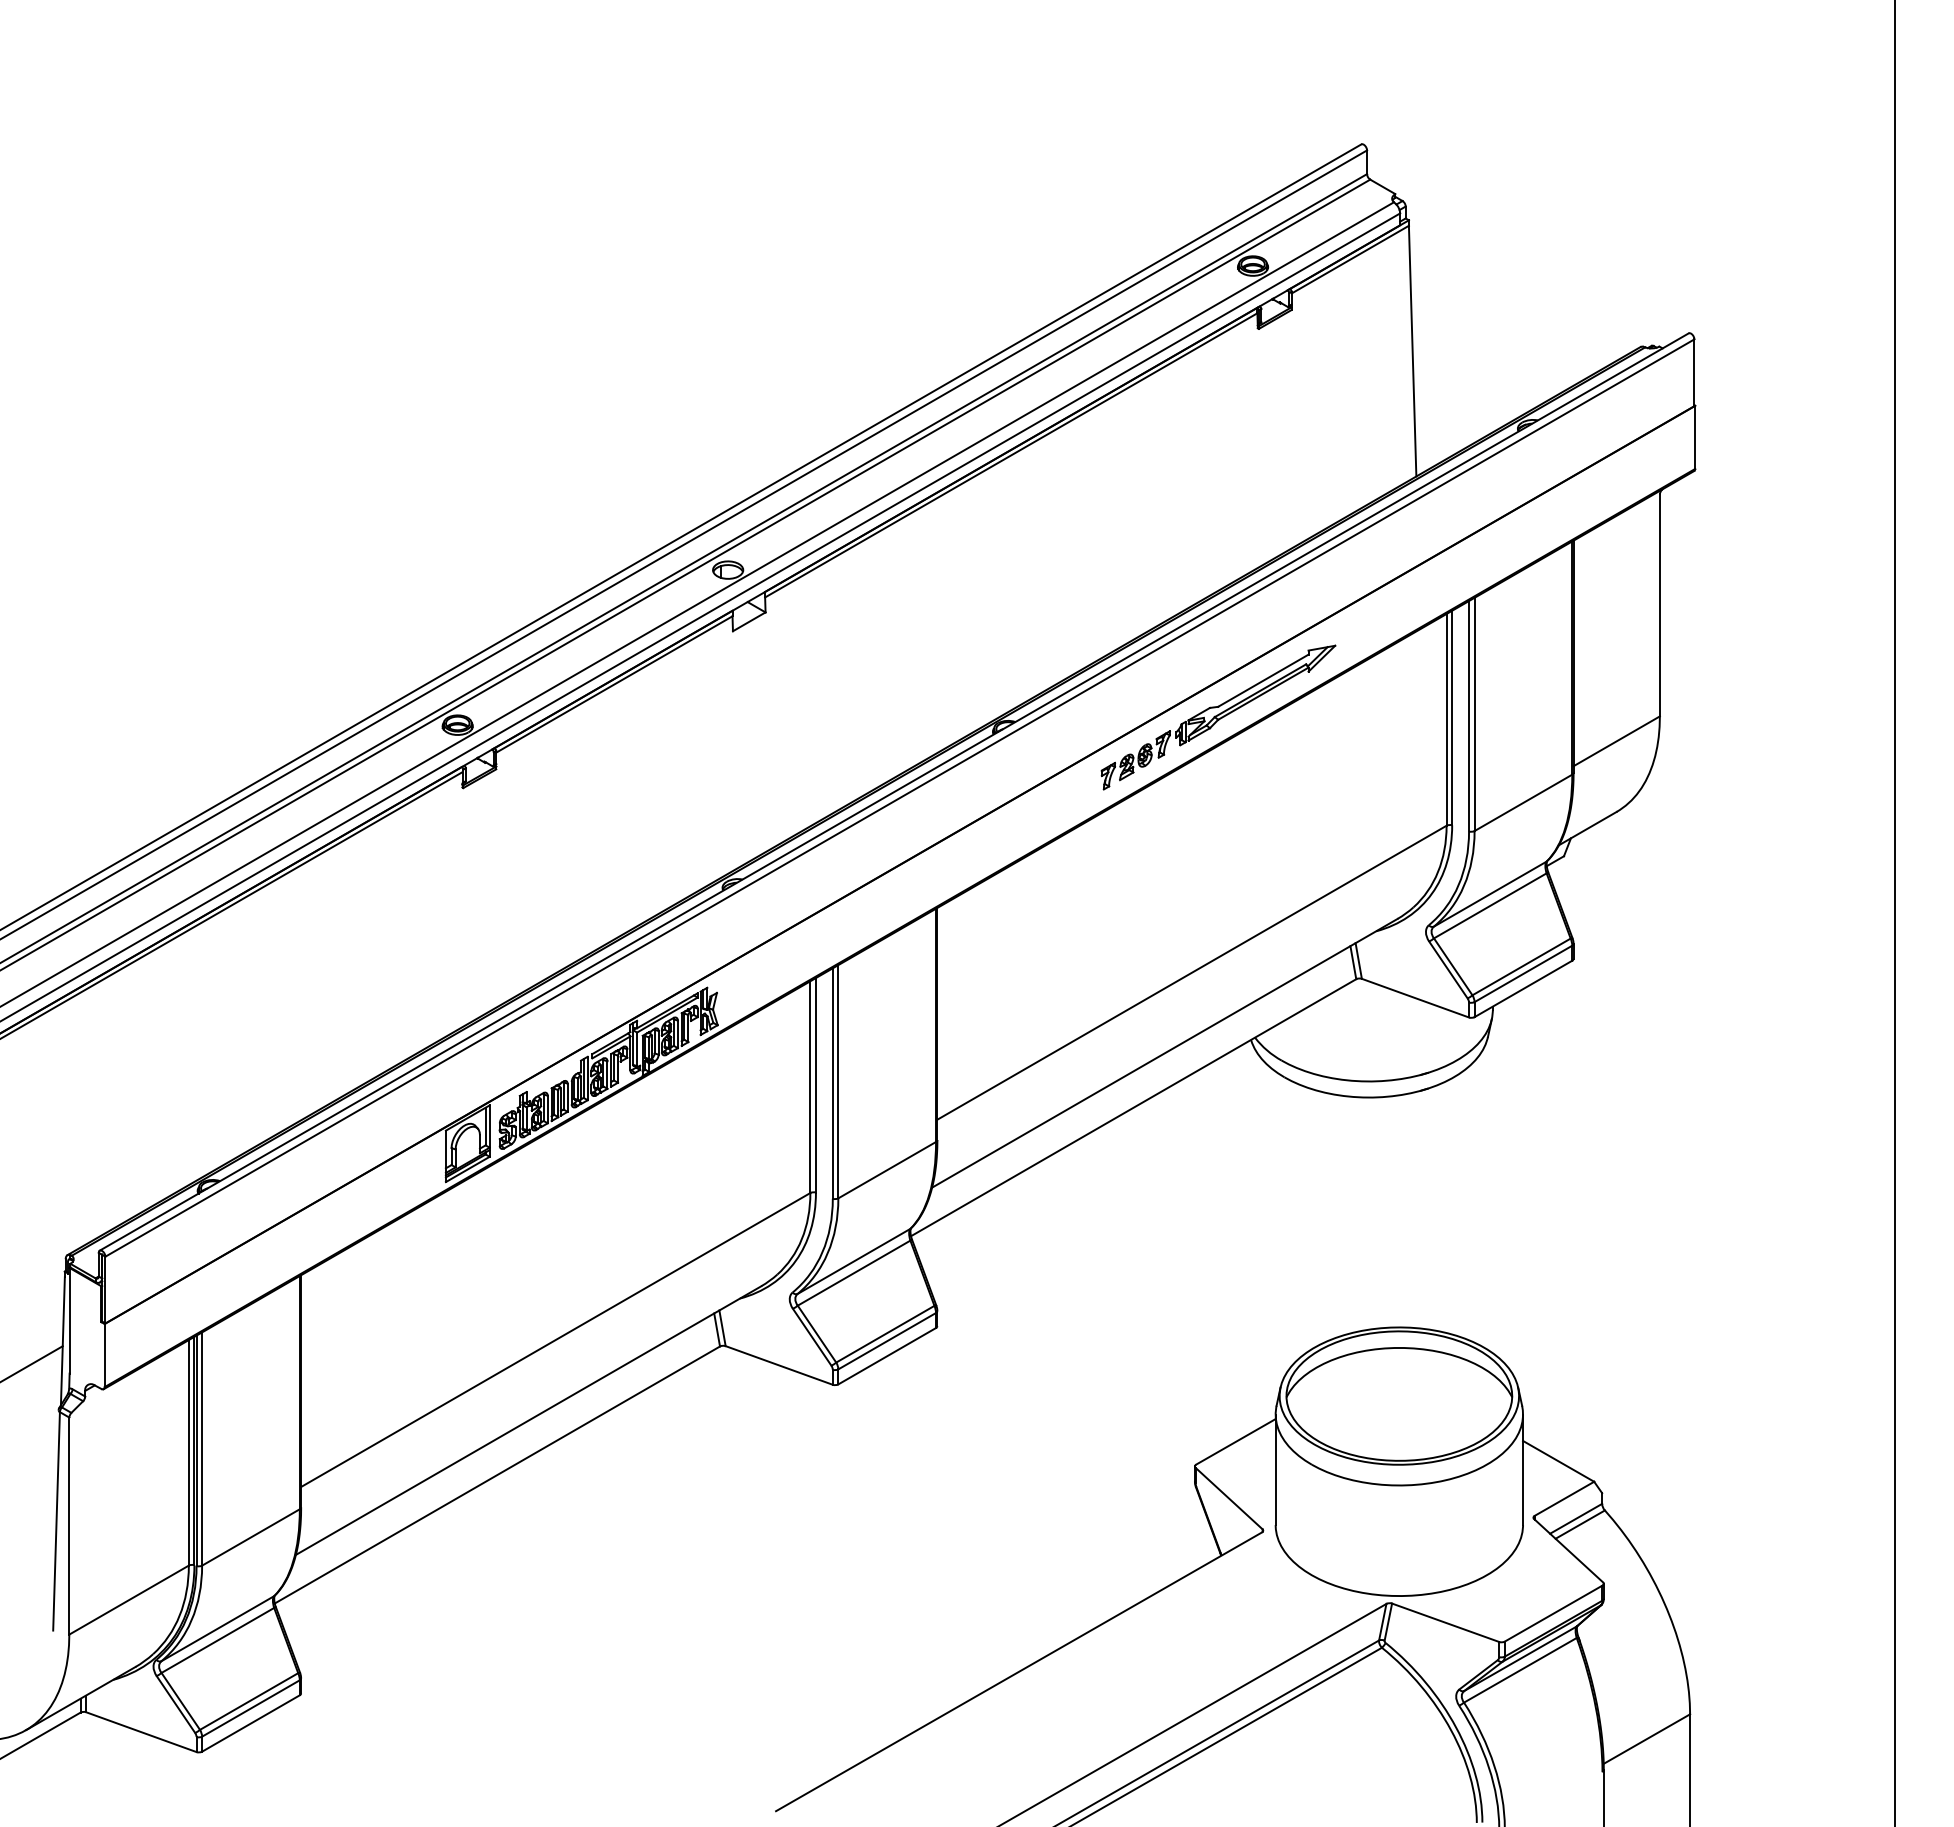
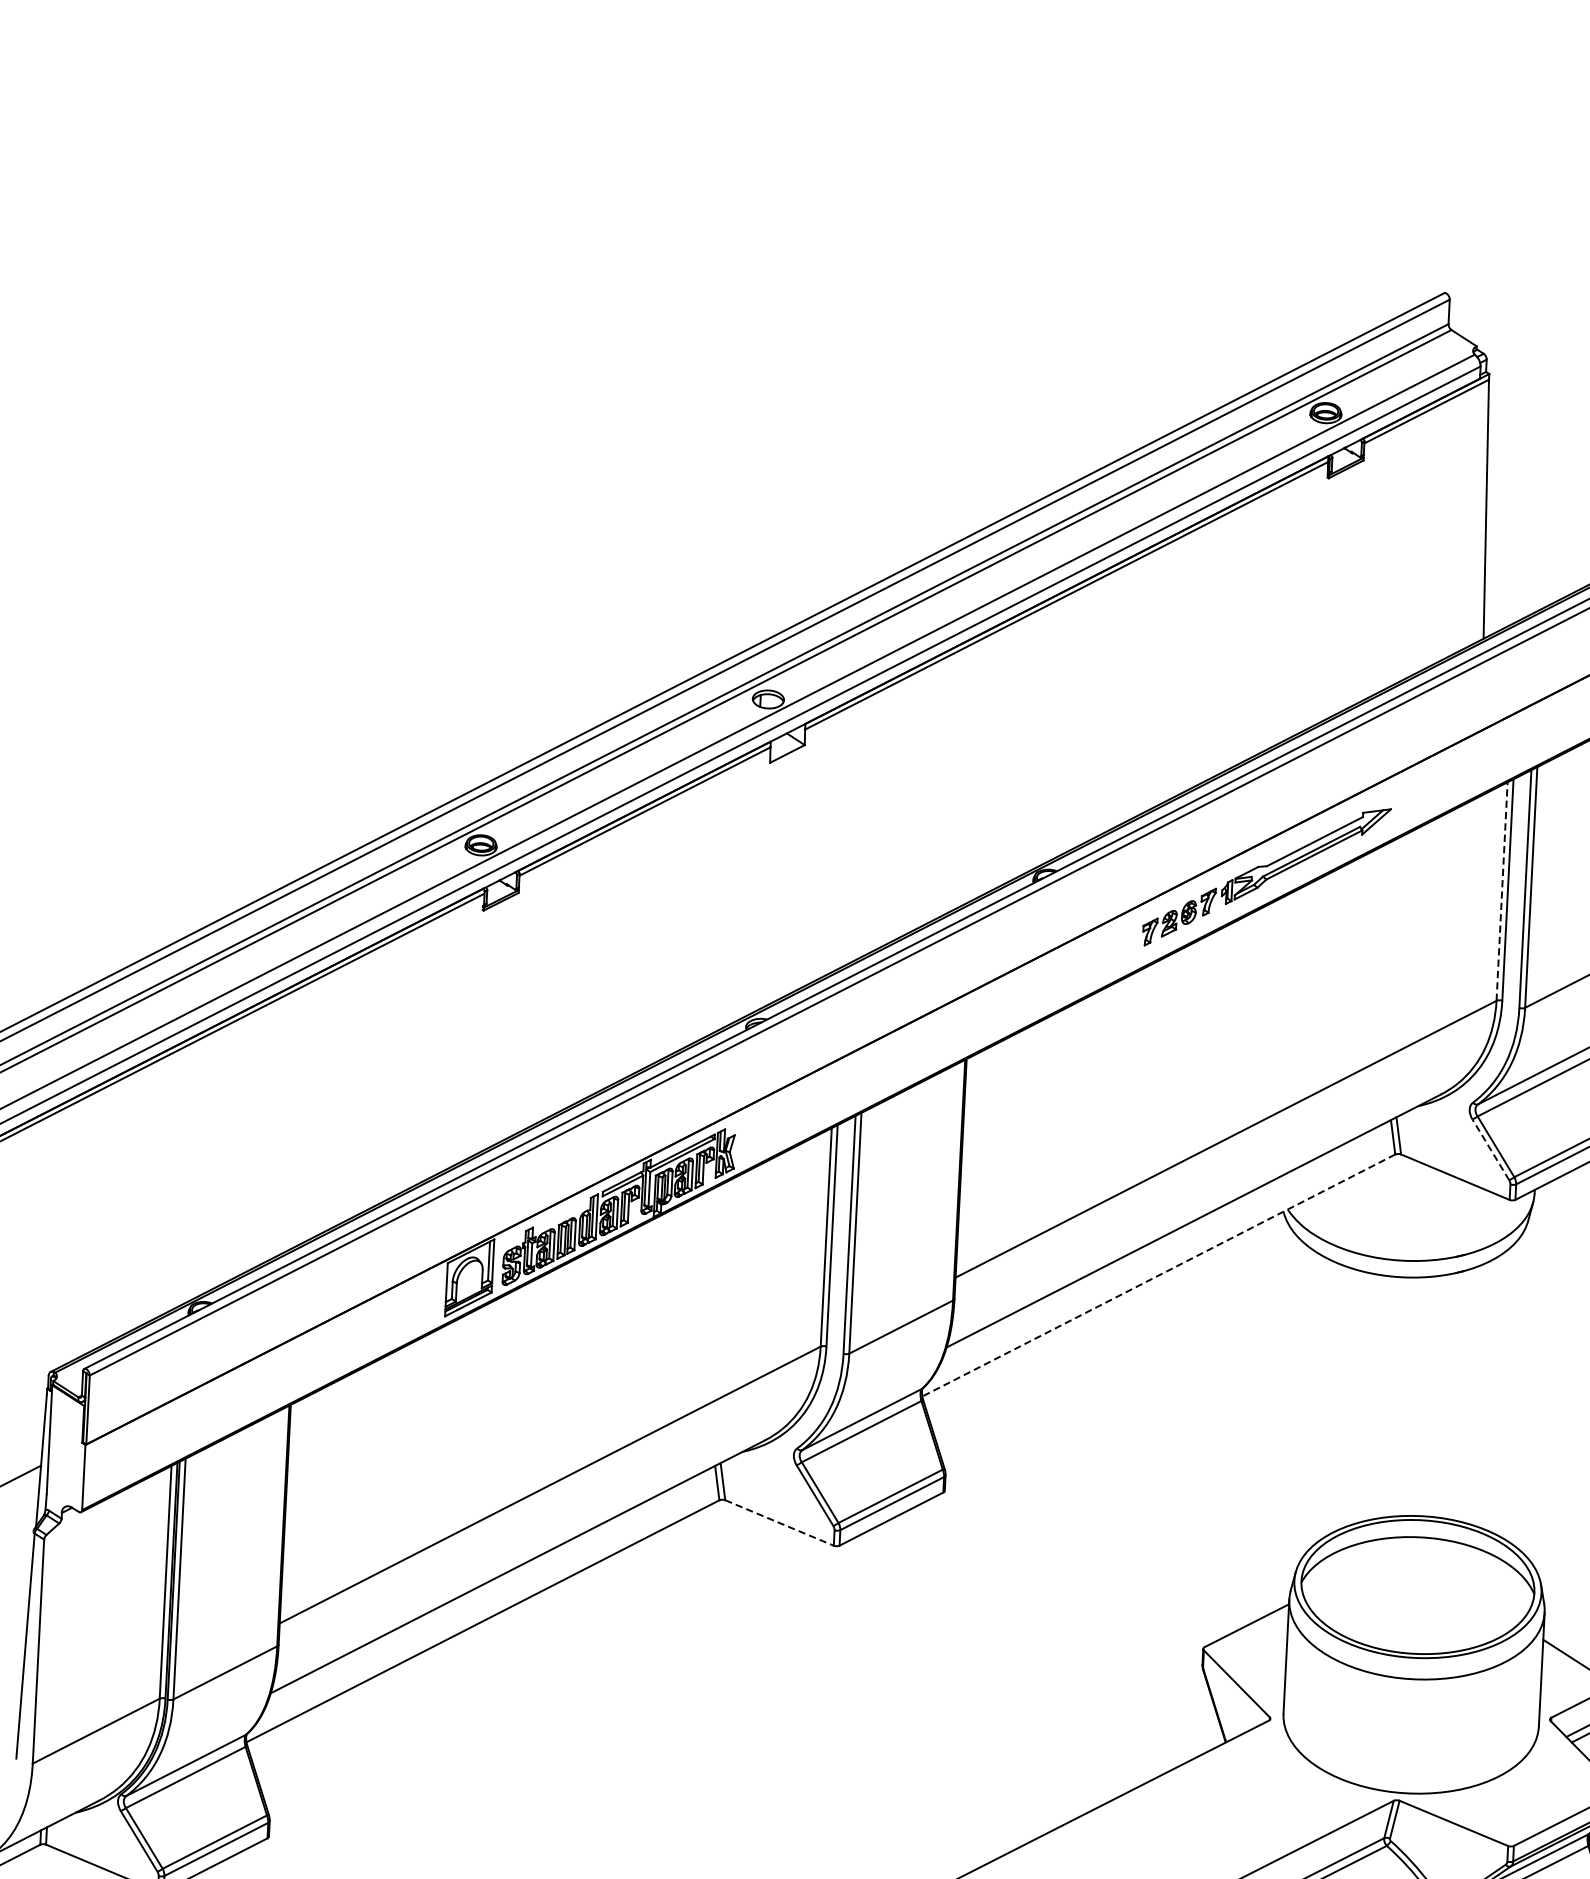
line: (1446, 719) -> (1501, 891), solid -> dashed
line: (1448, 969) -> (1490, 1149), solid -> dashed
line: (1133, 1107) -> (1158, 1275), solid -> dashed
line: (779, 1365) -> (779, 1523), solid -> dashed

